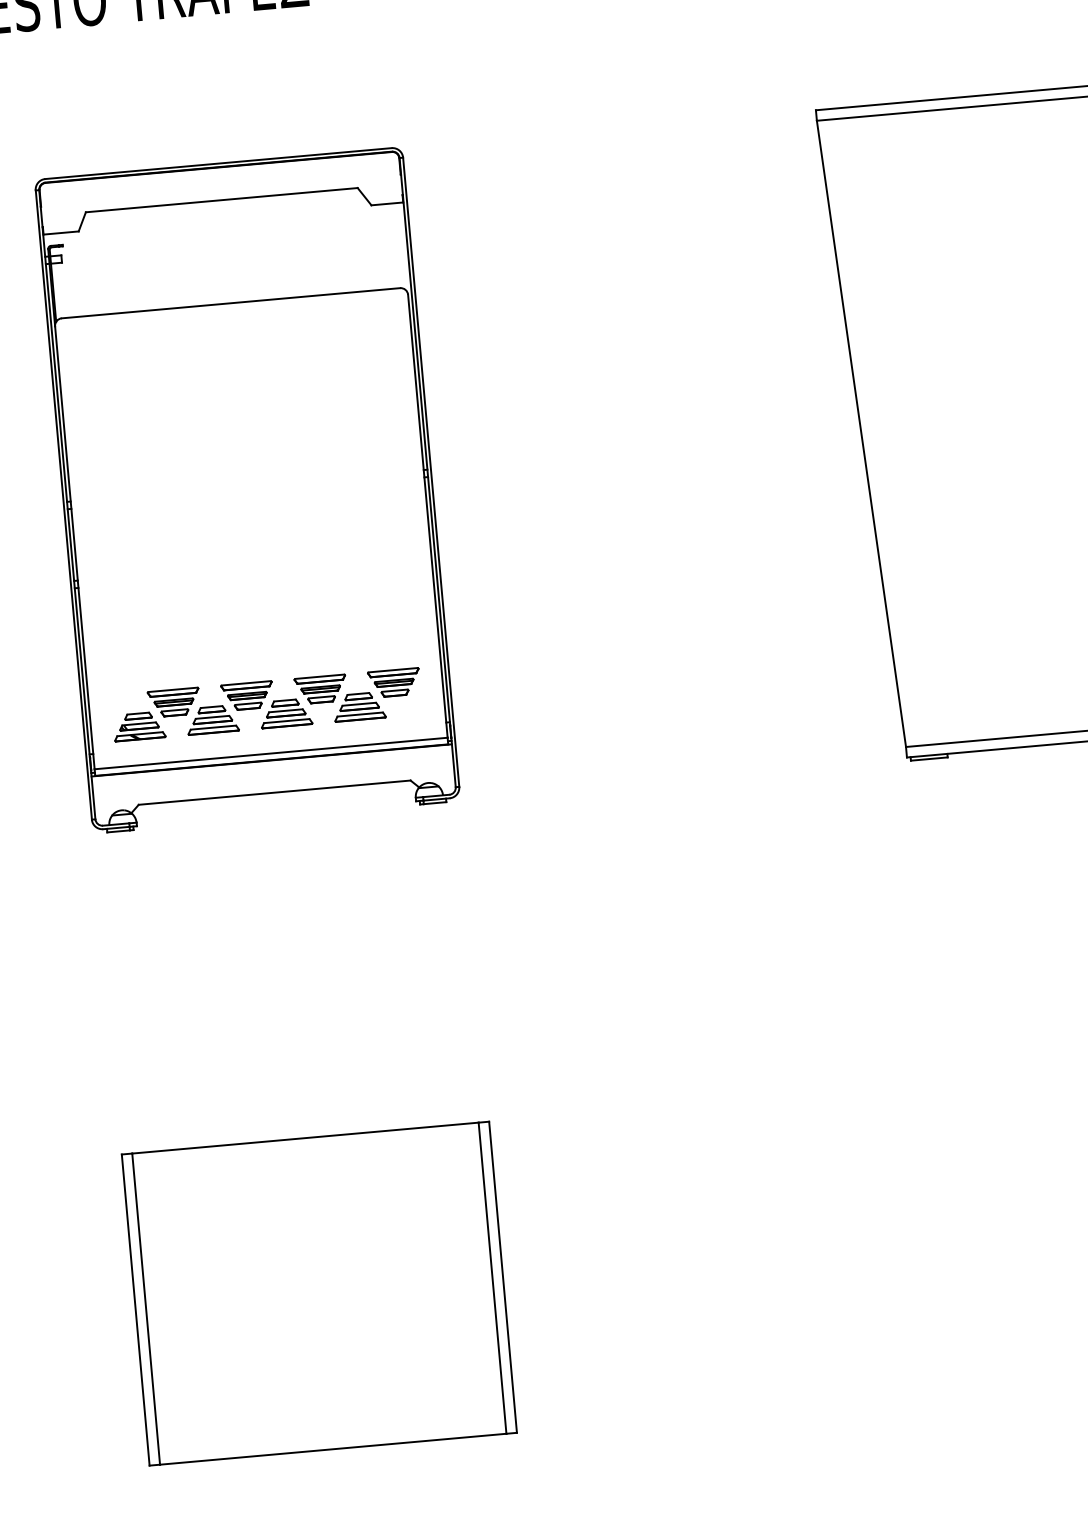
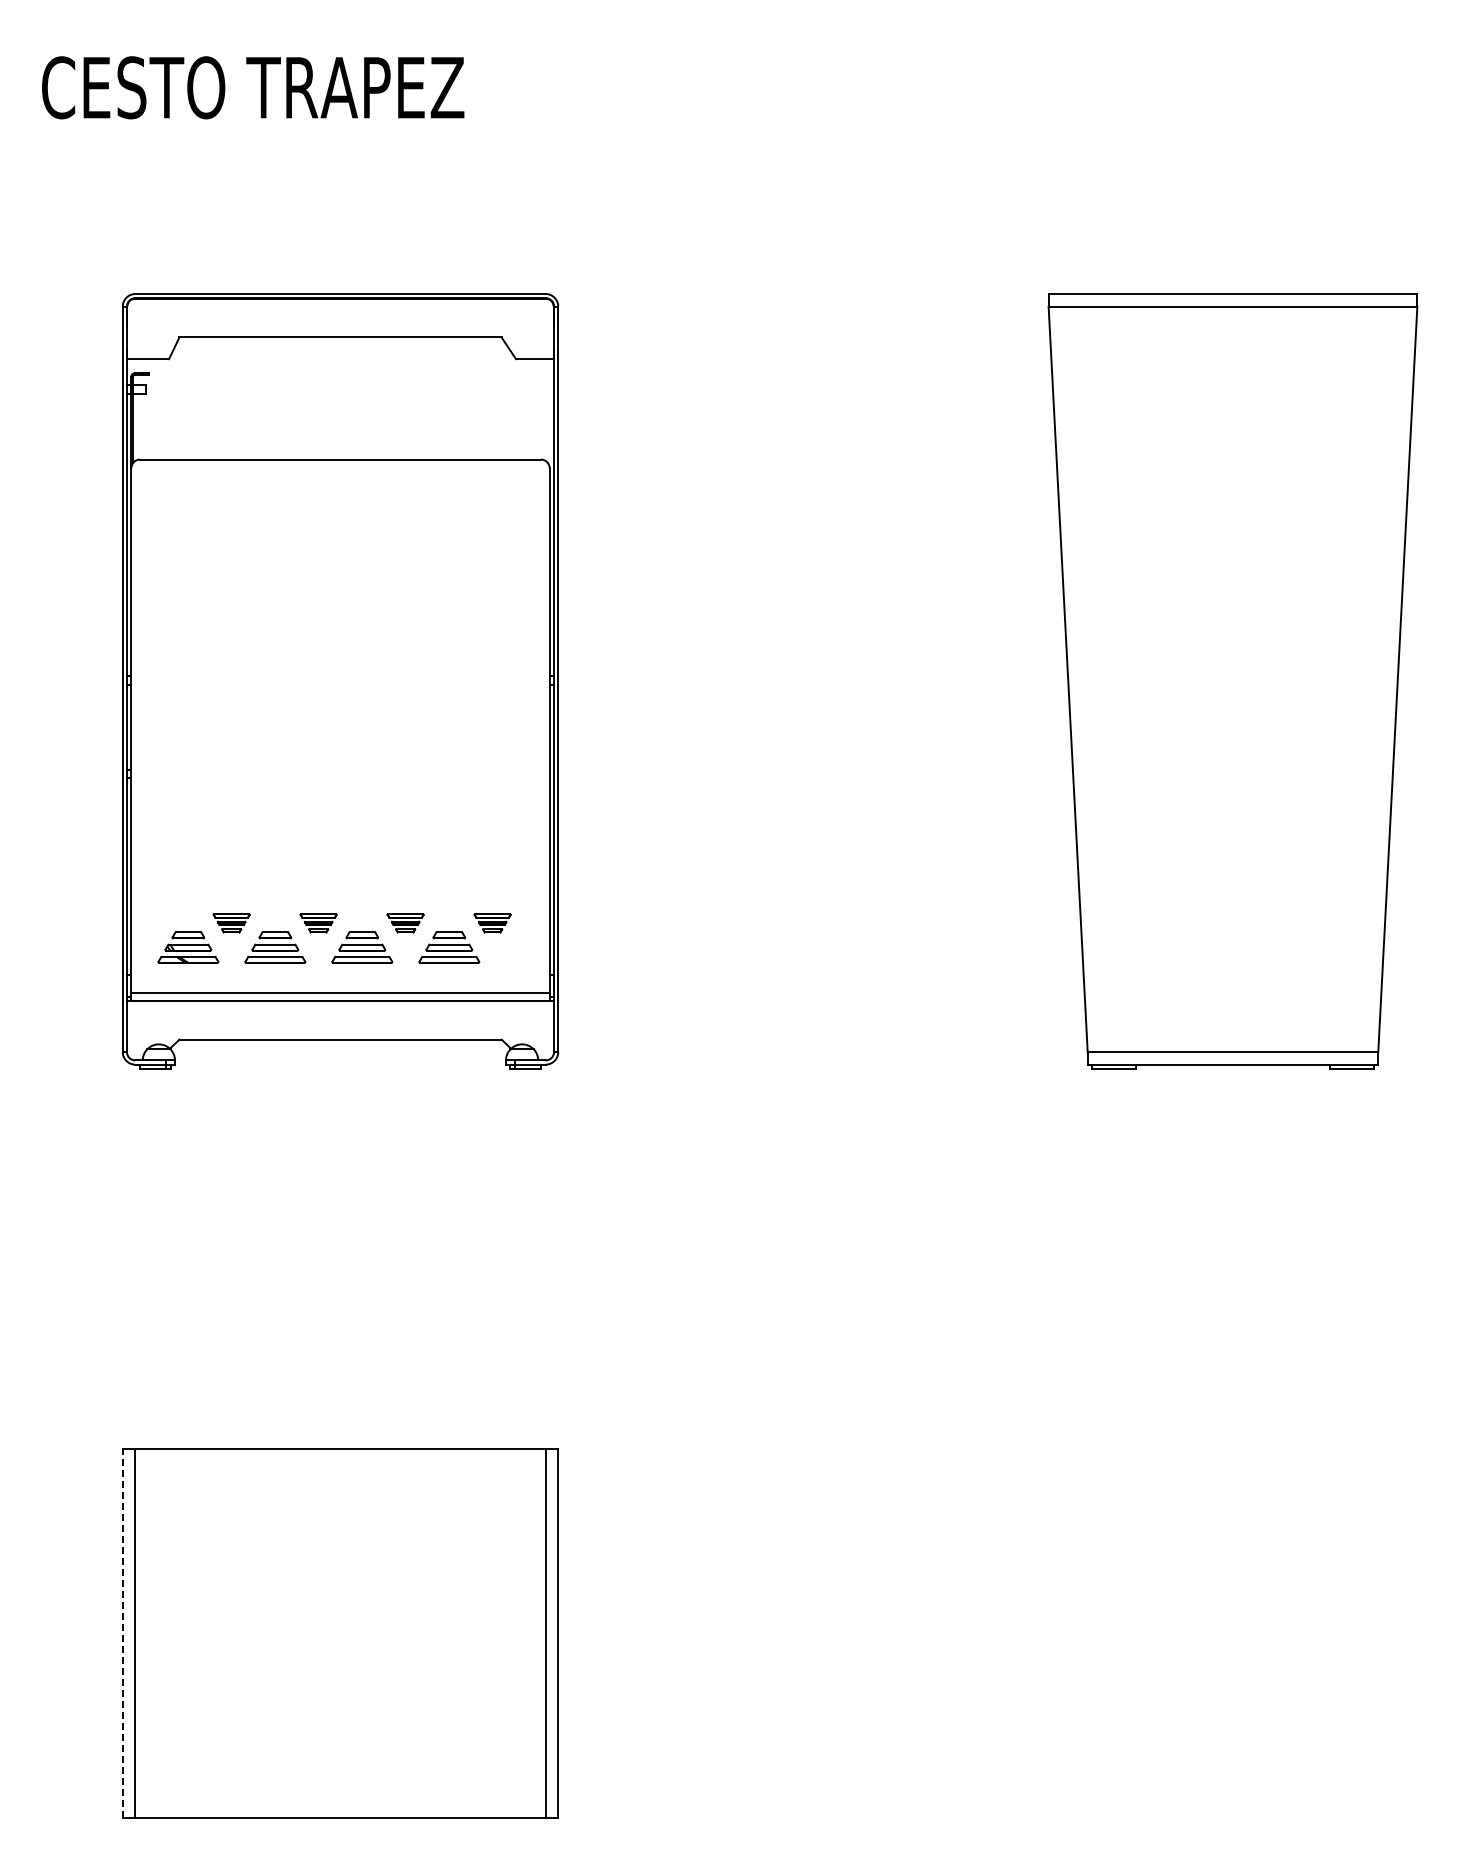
part: (394, 683) -> (492, 923), size x0.6
part: (320, 689) -> (405, 923), size x0.6
part: (247, 696) -> (318, 923), size x0.6
part: (173, 702) -> (231, 923), size x0.6
line: (135, 1309) -> (122, 1632), solid -> dashed

